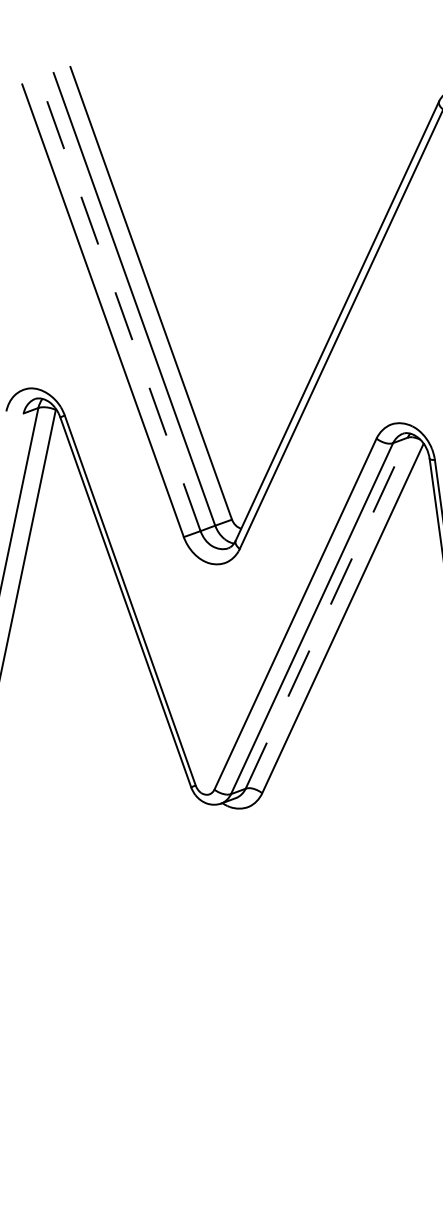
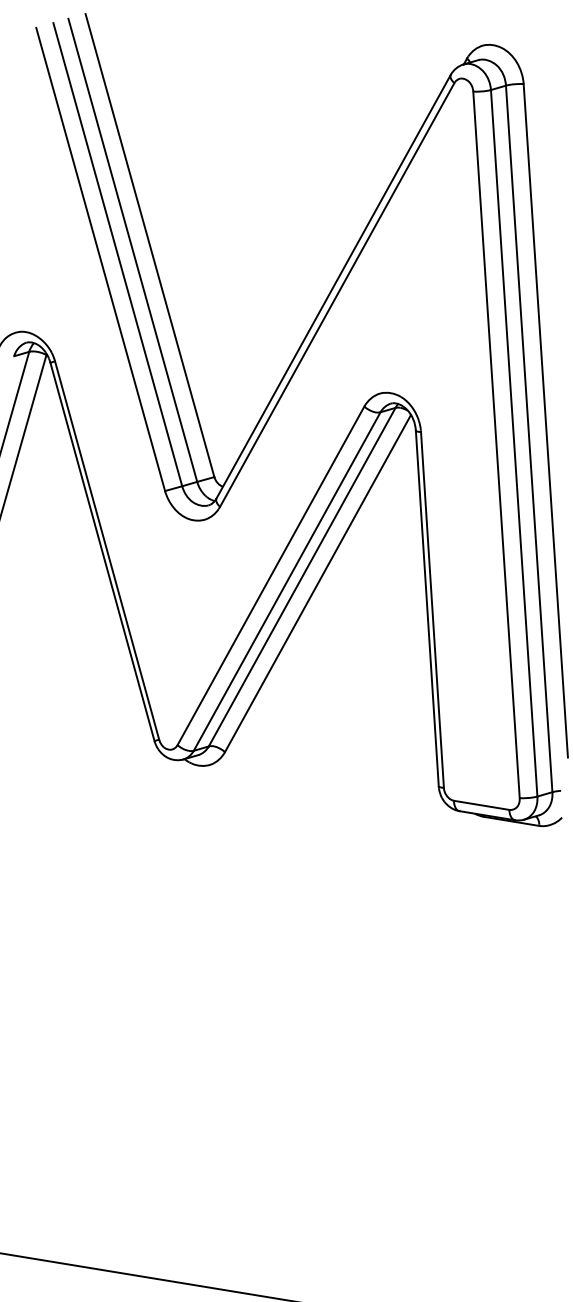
line: (119, 304) -> (117, 254), dashed -> solid
line: (327, 612) -> (302, 576), dashed -> solid

